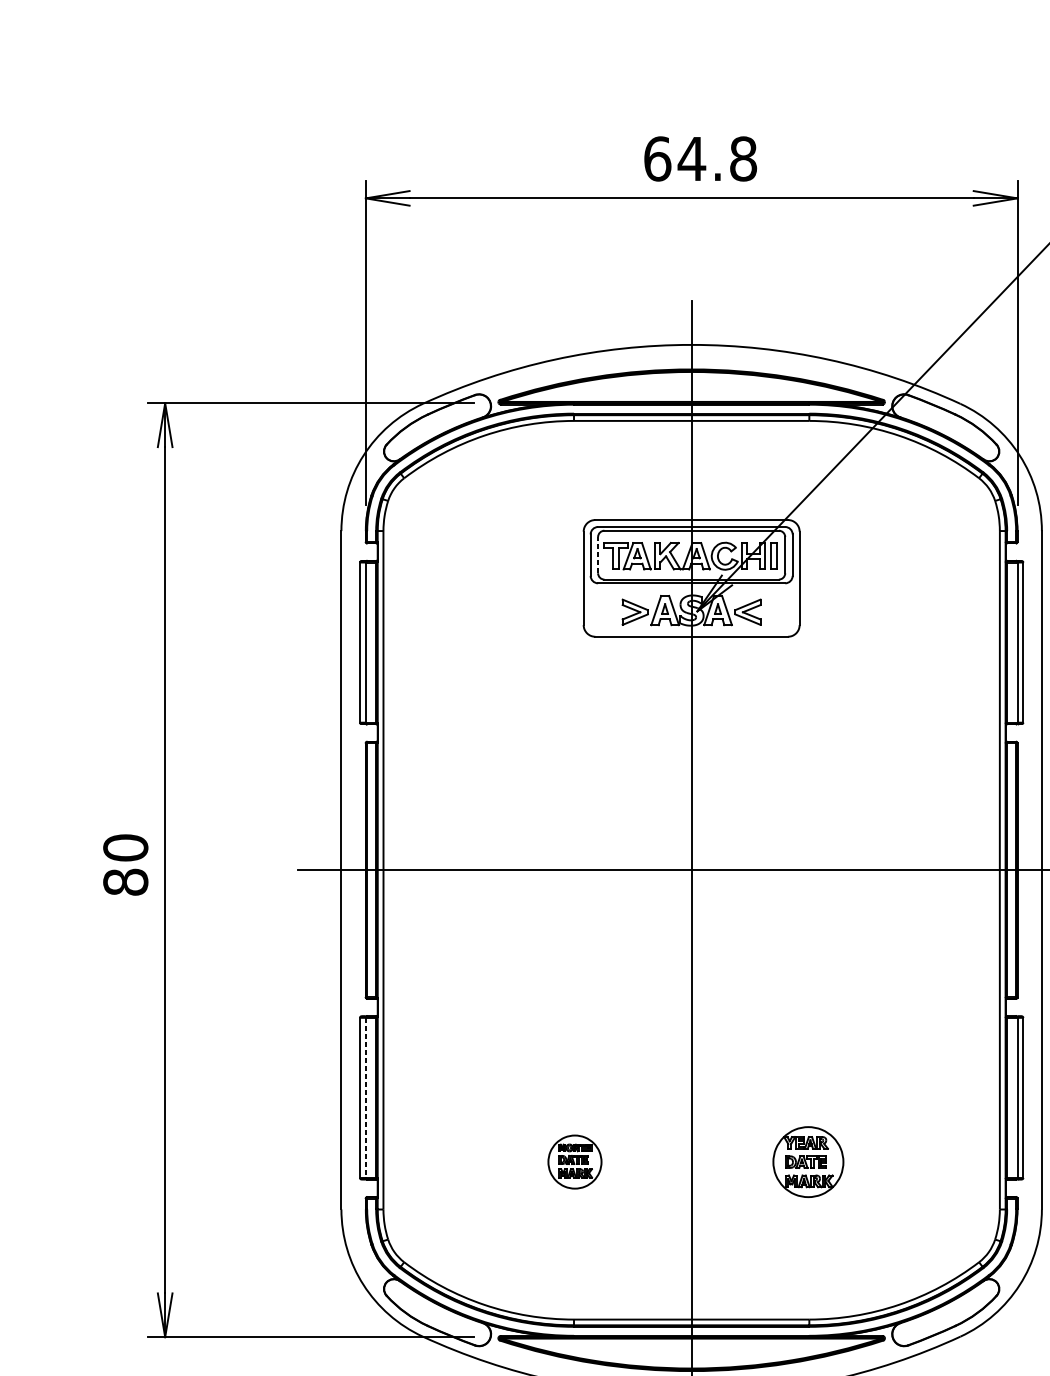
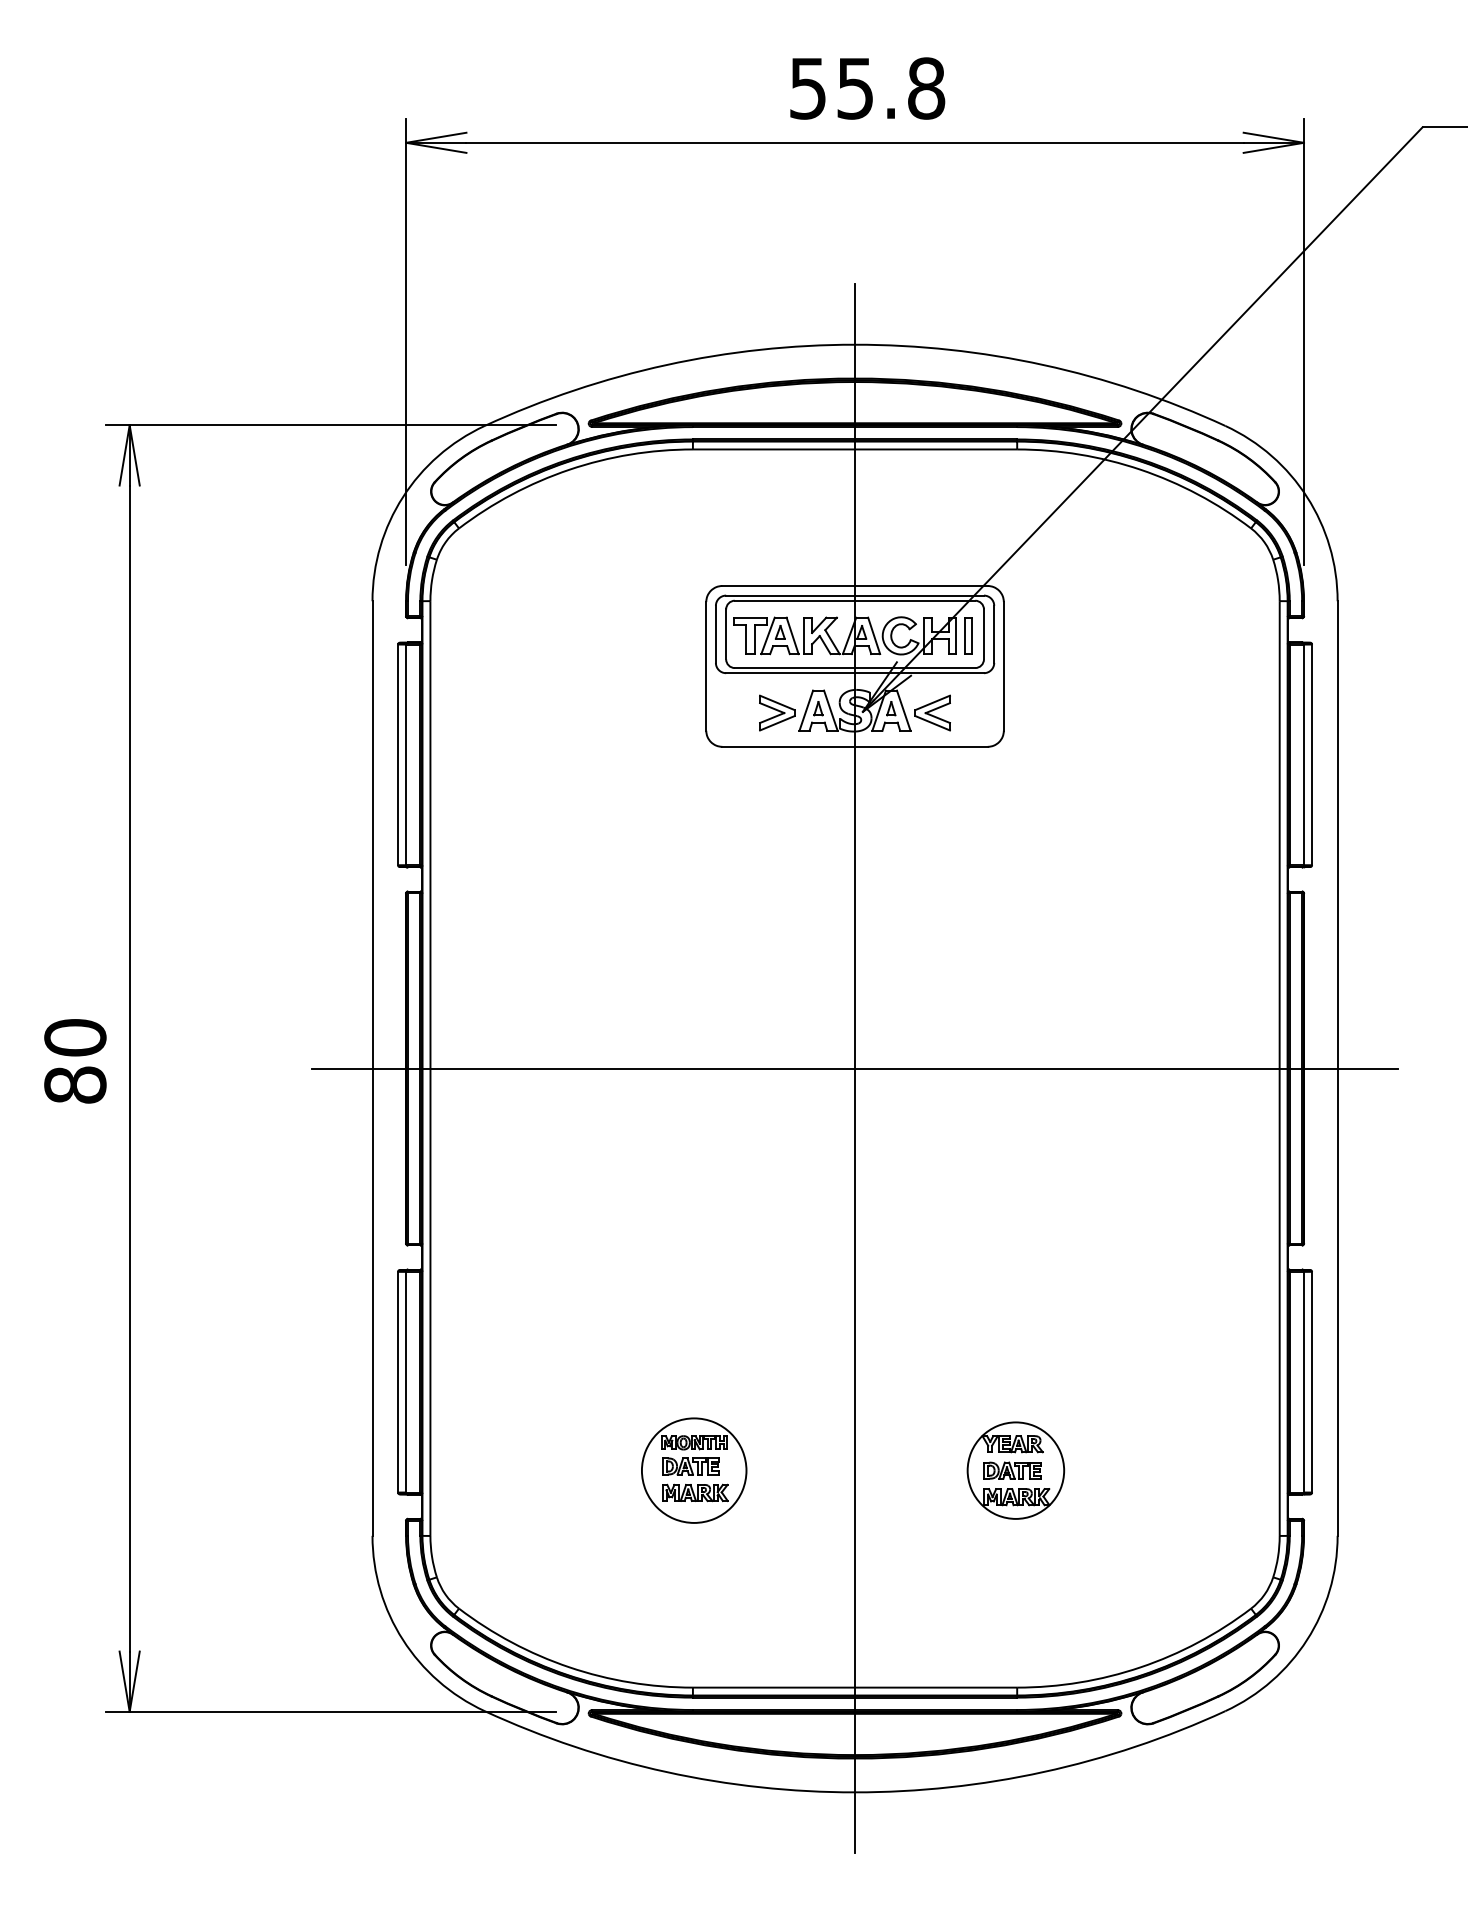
text: (675, 158) -> (832, 88), 64.8 -> 55.8
line: (598, 555) -> (726, 634), dashed -> solid
line: (366, 1098) -> (406, 1382), dashed -> solid
part: (575, 1162) -> (694, 1470), size x1.43

